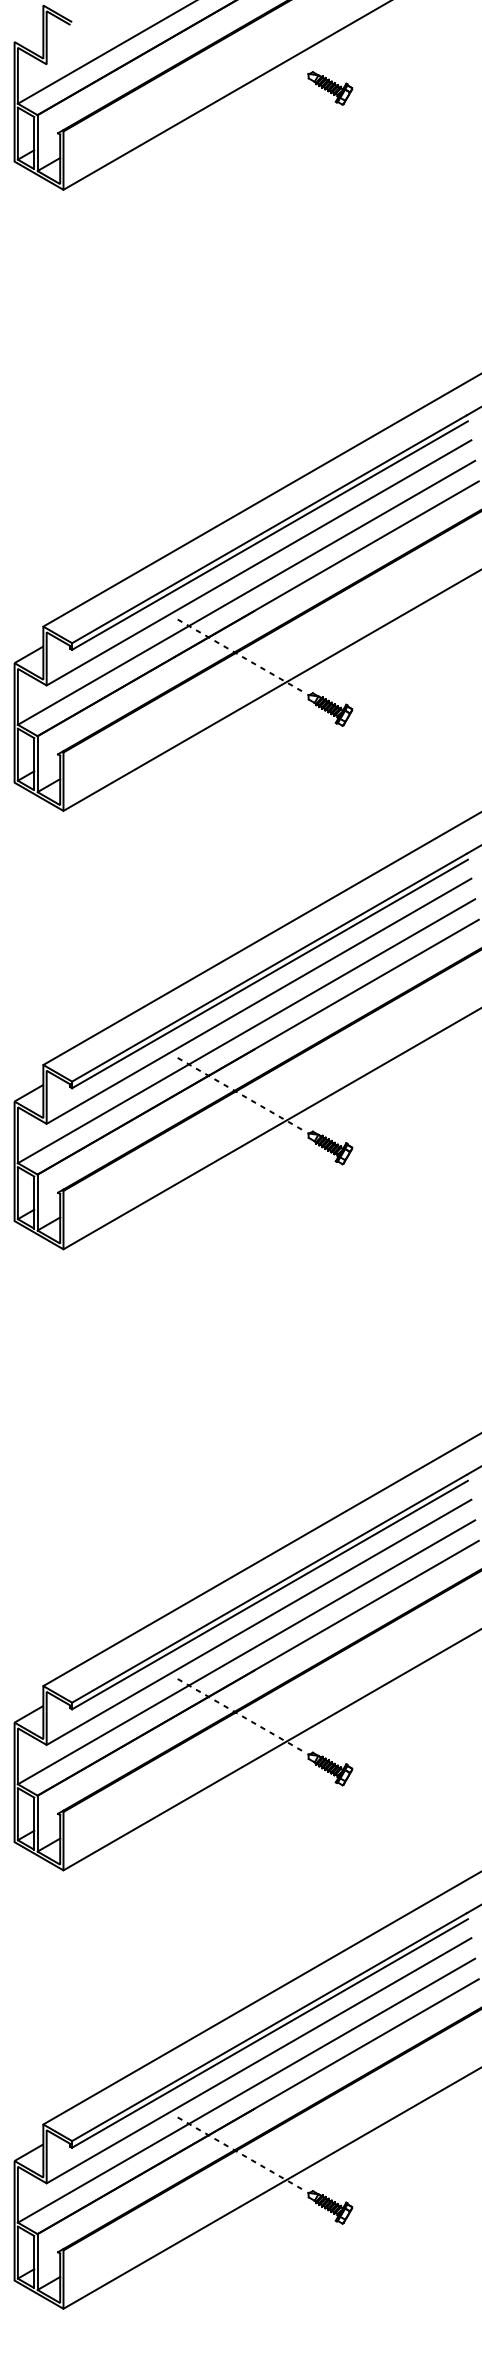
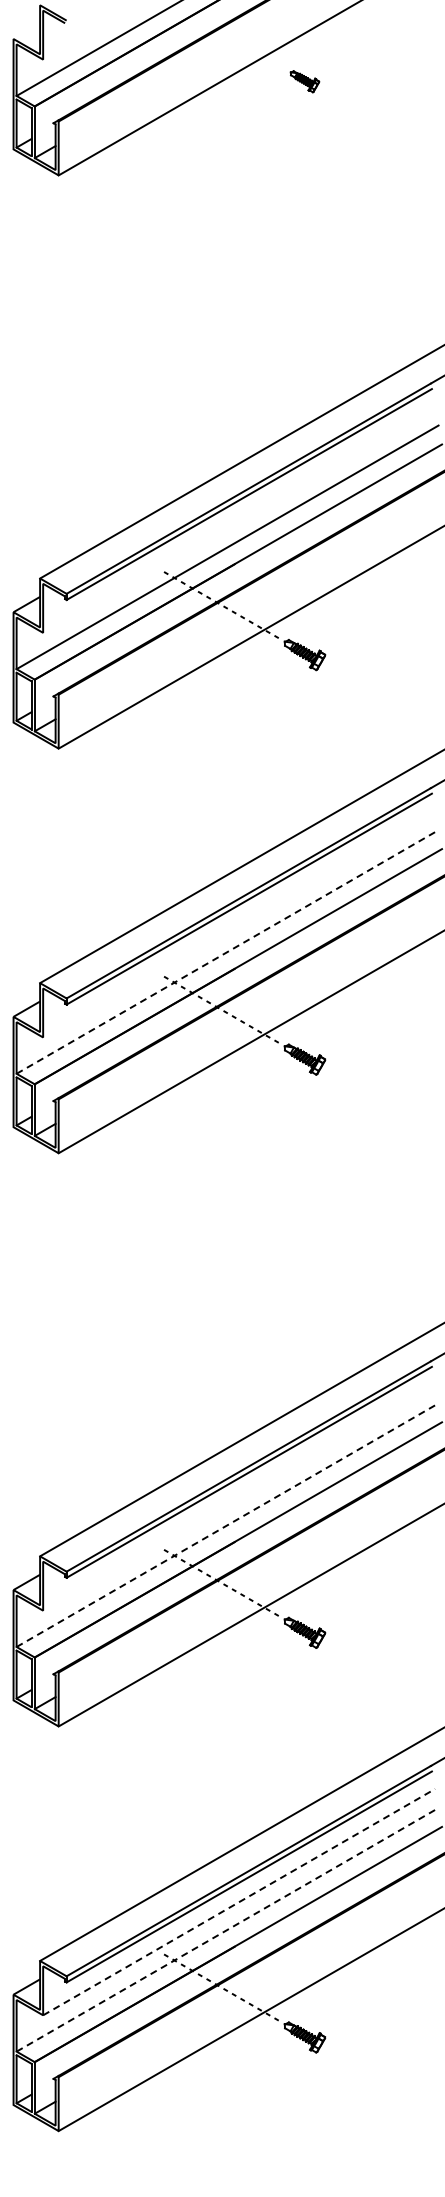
part: (329, 88) -> (304, 81), size x0.7
line: (259, 562) -> (239, 519), removed
line: (259, 1001) -> (239, 924), removed
line: (246, 1030) -> (227, 951), solid -> dashed
line: (259, 1622) -> (239, 1497), removed
line: (246, 1652) -> (227, 1525), solid -> dashed
line: (259, 2060) -> (239, 1901), solid -> dashed
line: (246, 2090) -> (227, 1929), solid -> dashed

